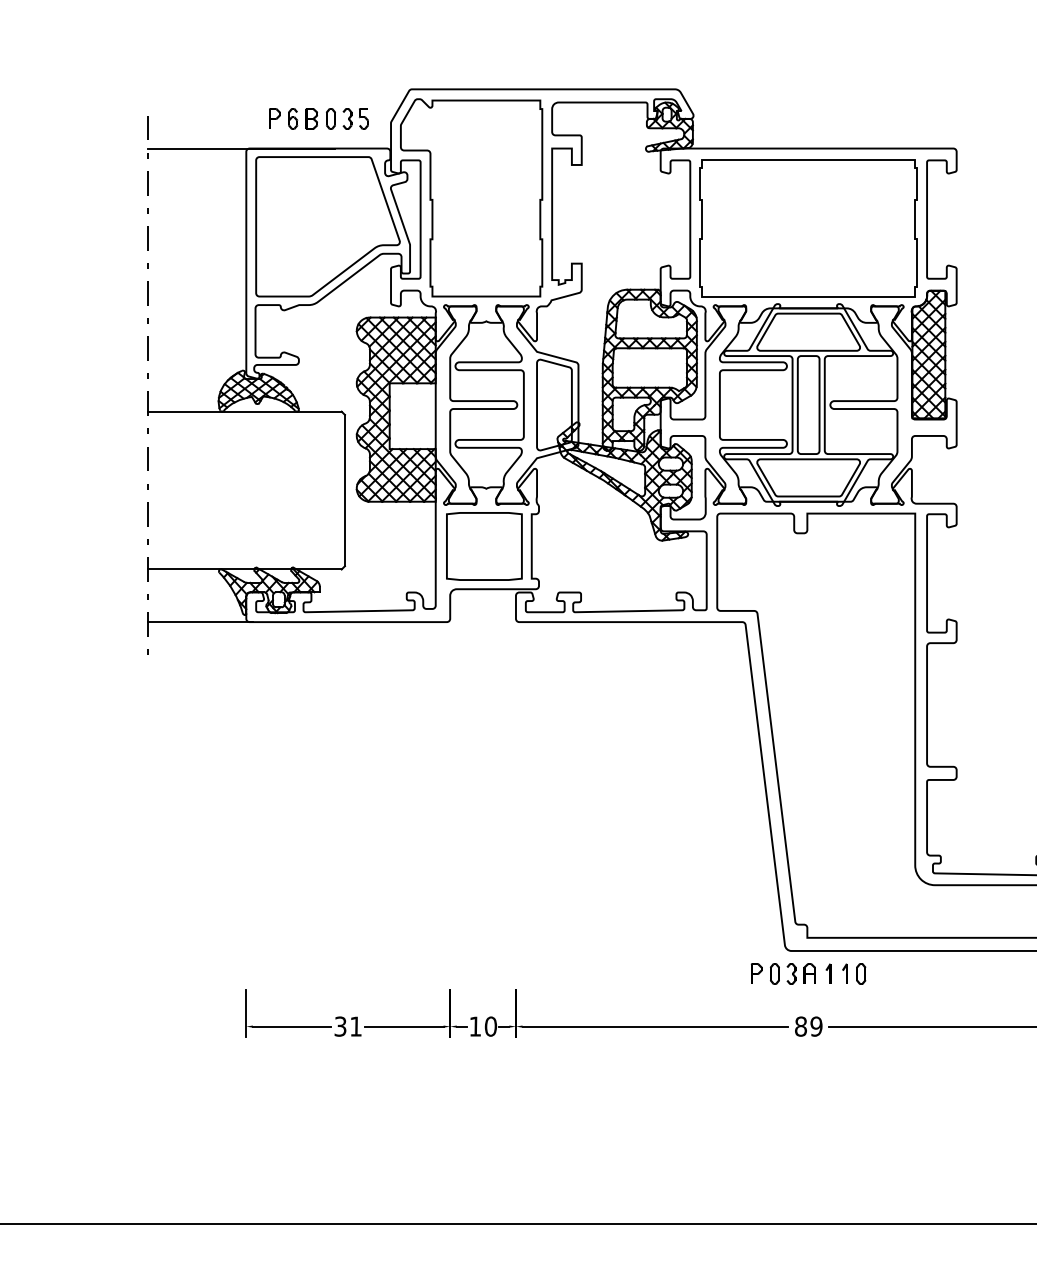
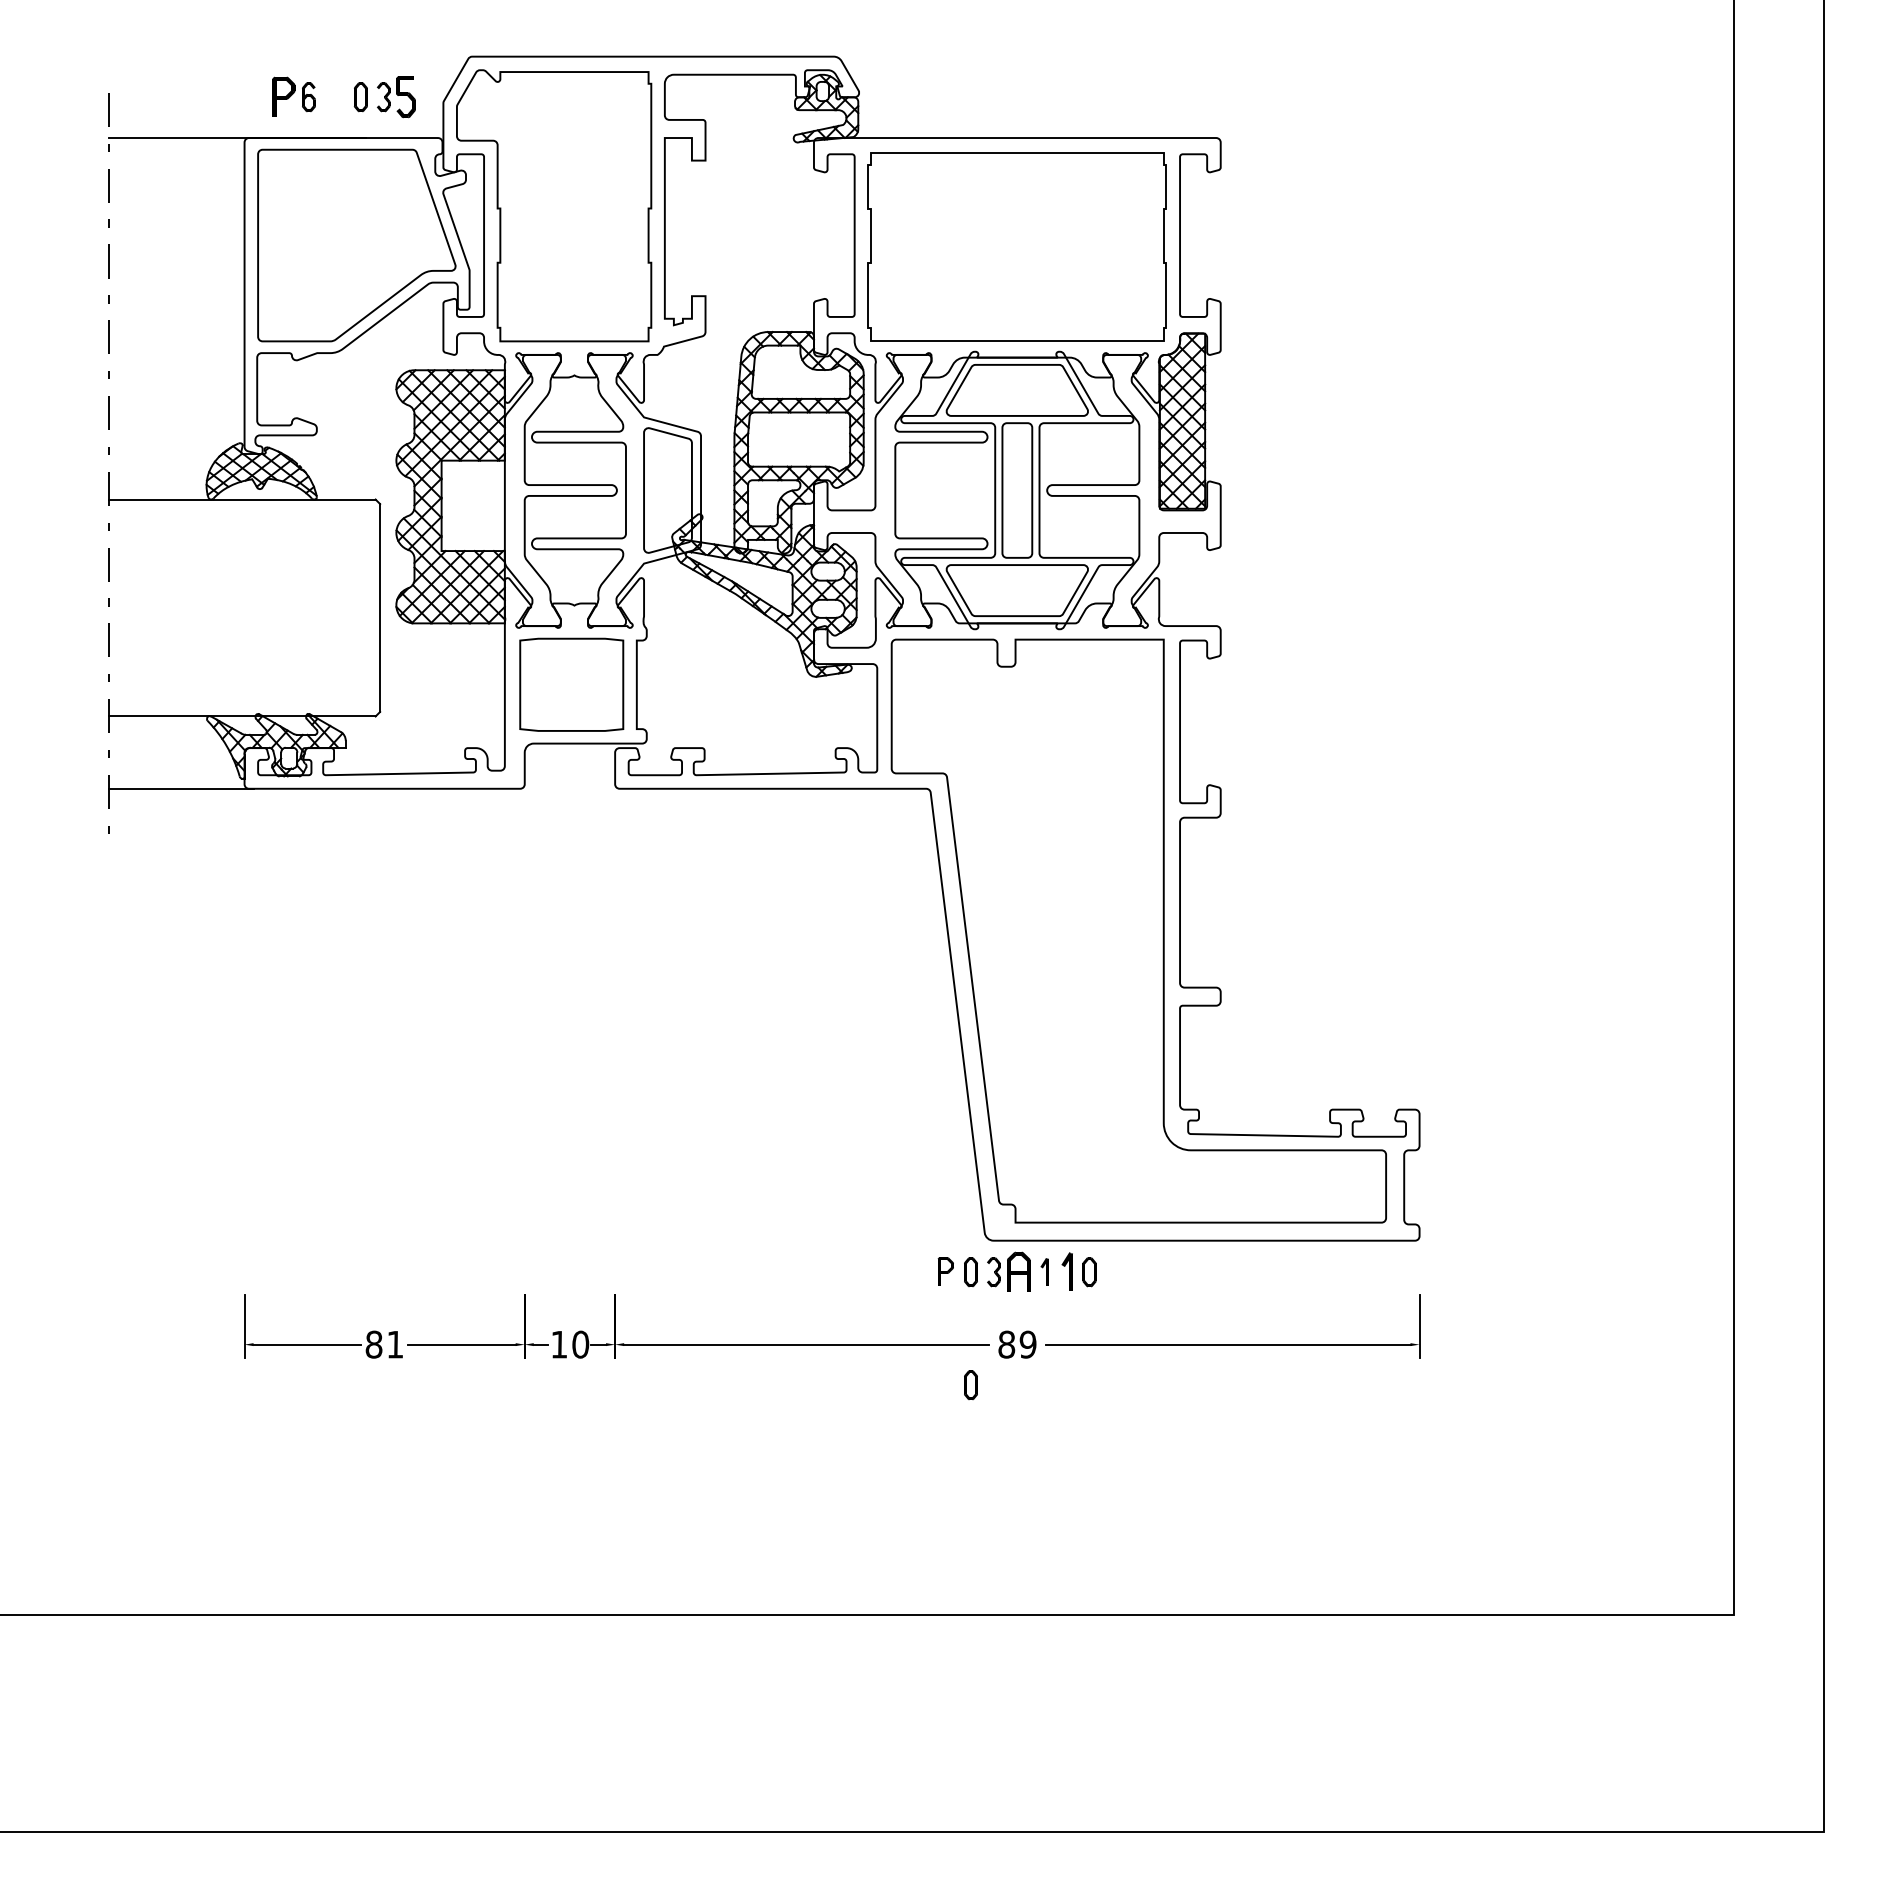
part: (274, 118) -> (283, 96), size x1.4
part: (311, 119) -> (334, 97), removed
part: (364, 119) -> (406, 97), size x1.4
part: (809, 973) -> (1018, 1271), size x1.4
part: (844, 973) -> (1066, 1271), size x1.4
text: (340, 1026) -> (373, 1344), 31 -> 81
part: (774, 1055) -> (970, 1384), added

